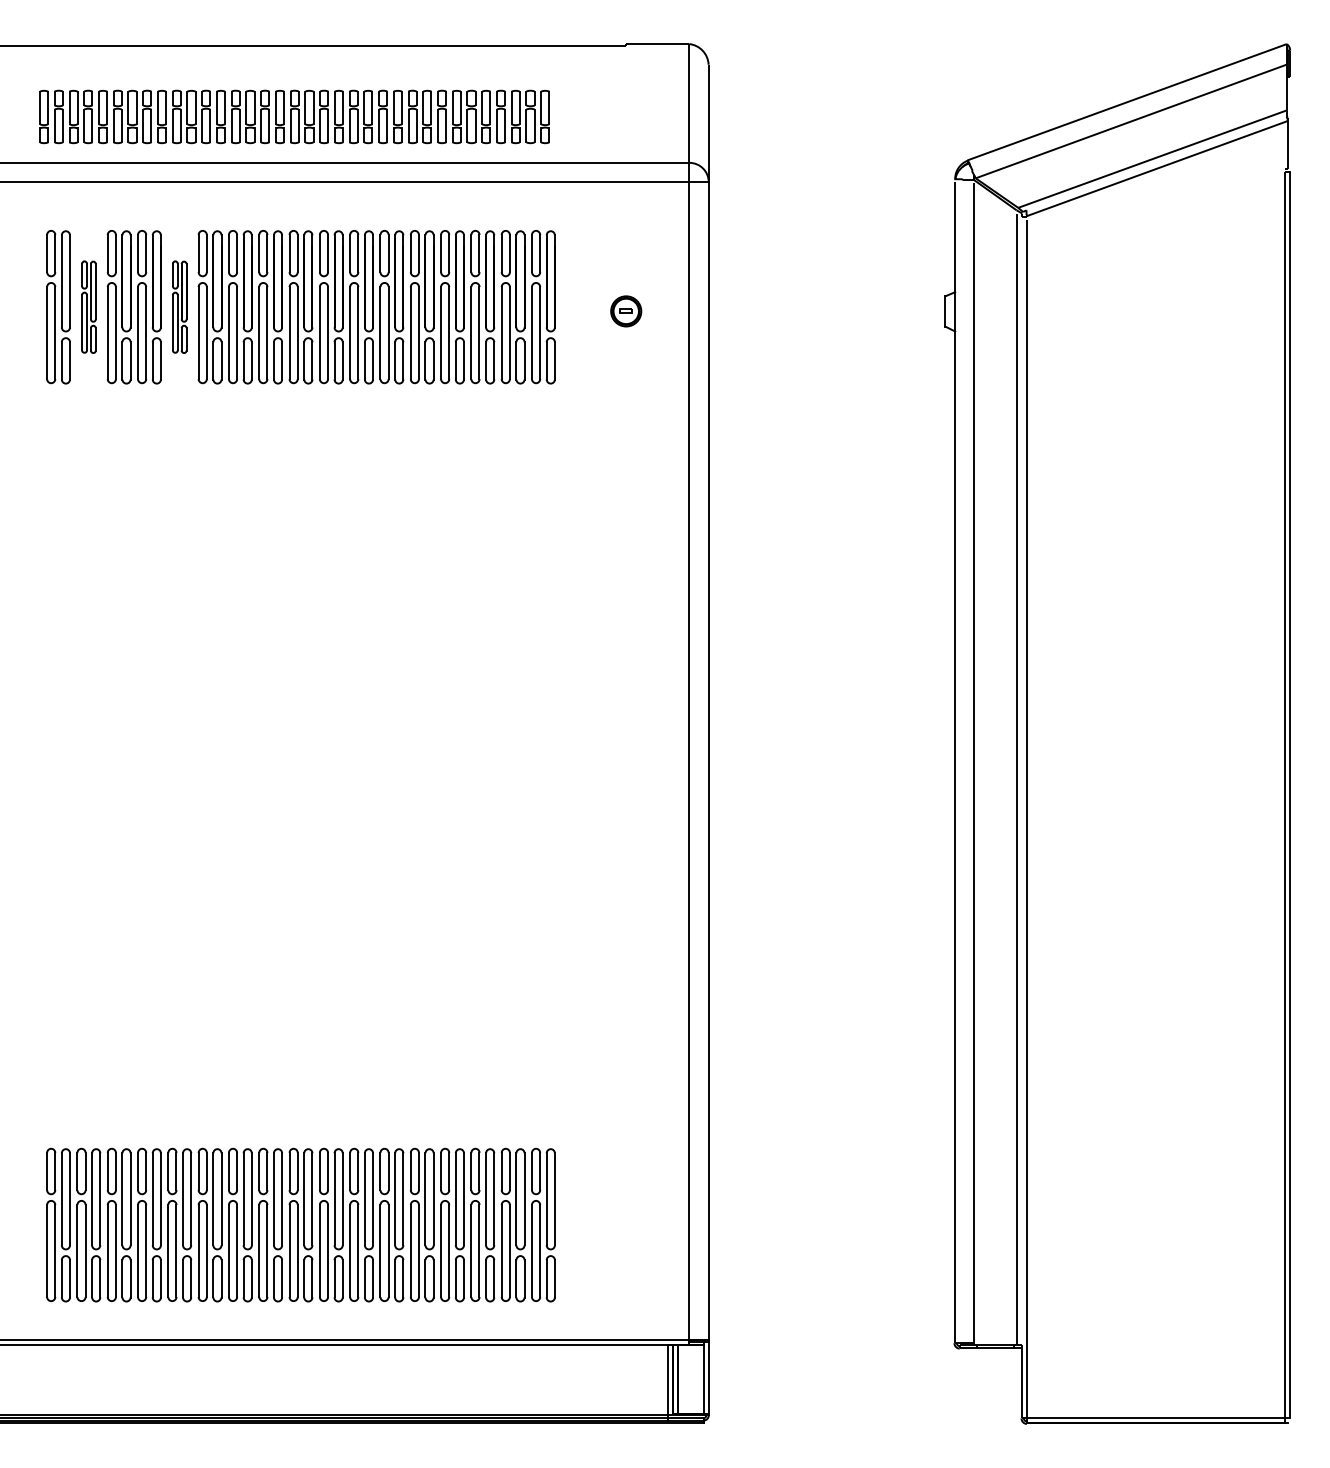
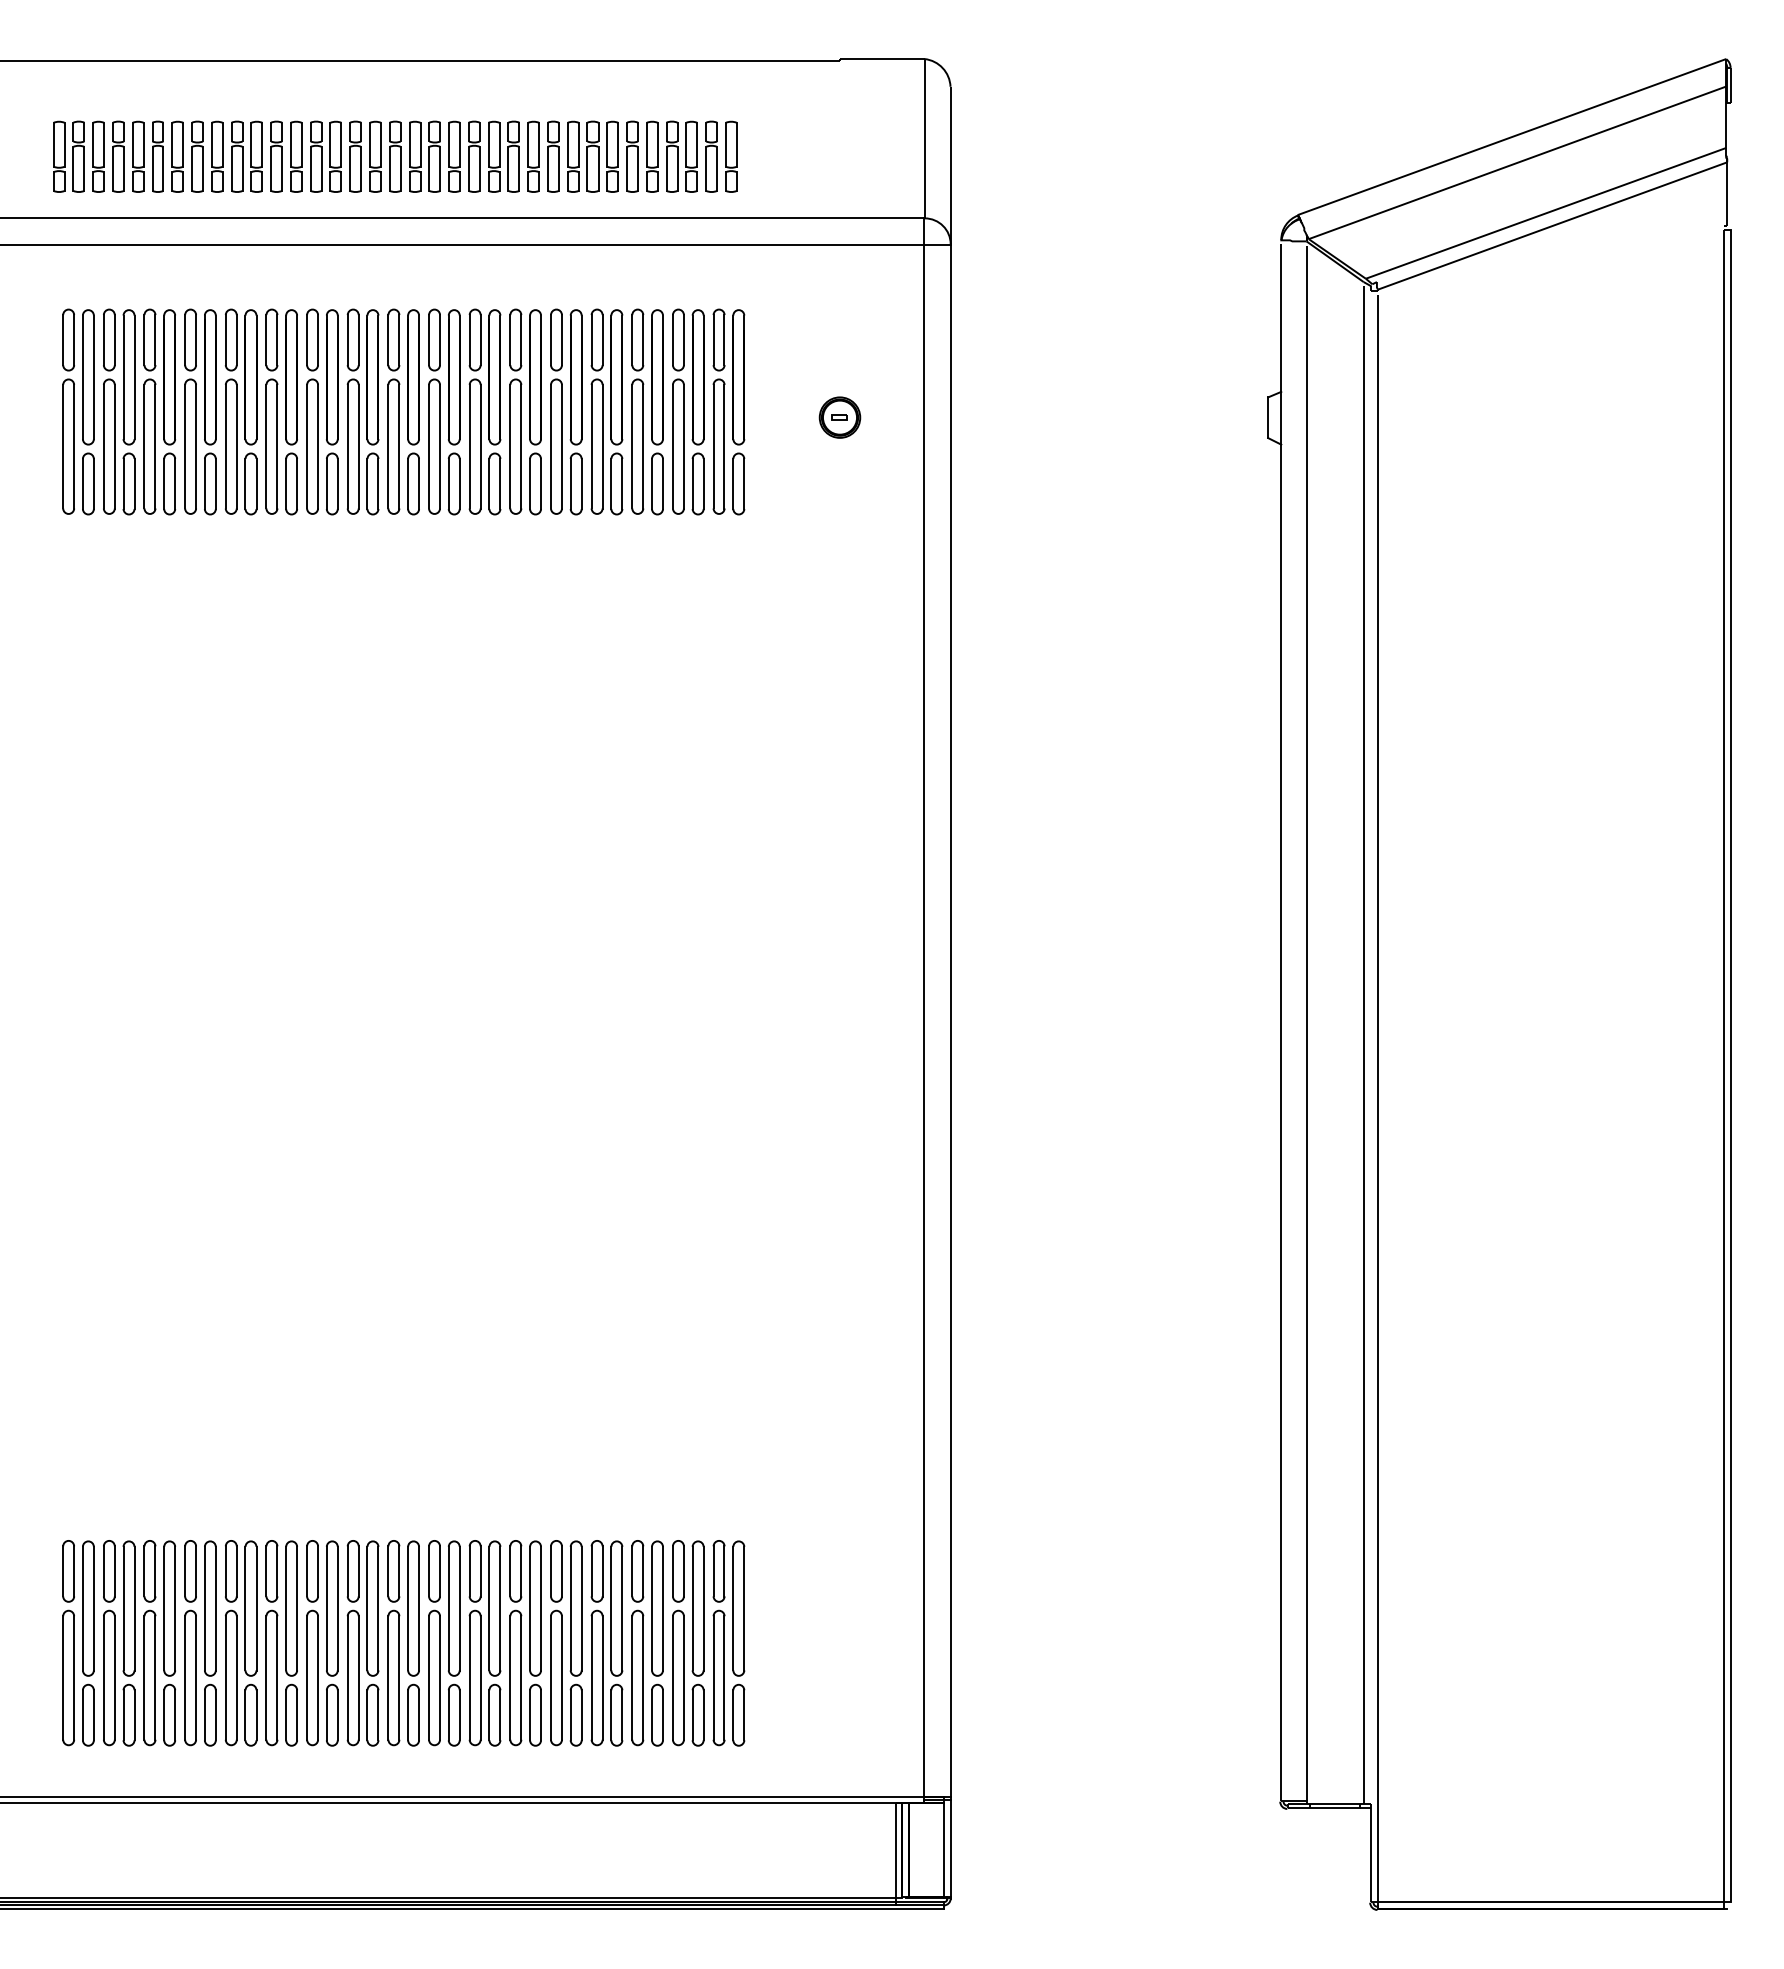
part: (89, 306) -> (119, 411), size x1.67
part: (179, 306) -> (240, 411), size x1.67

